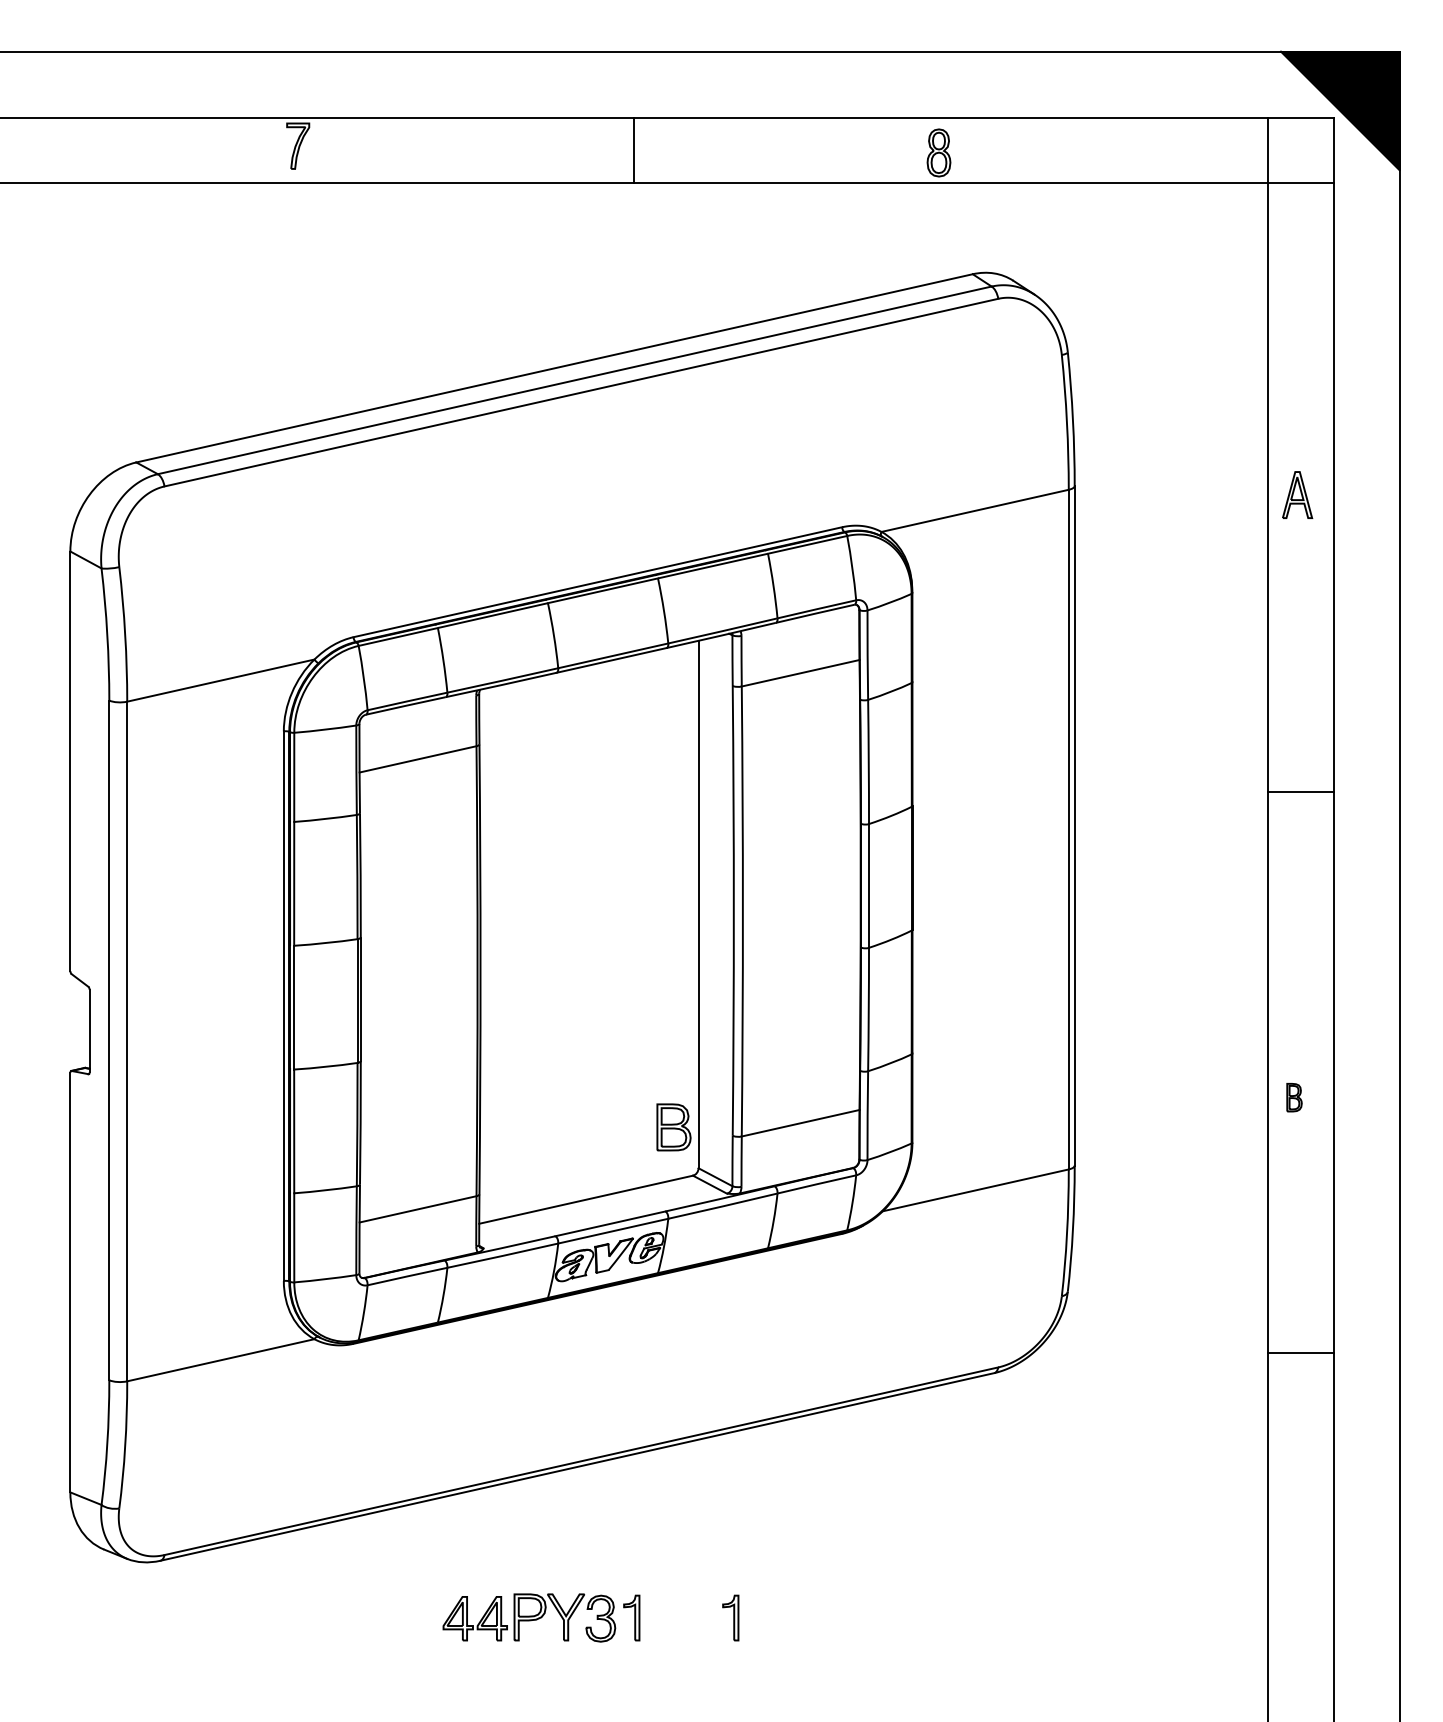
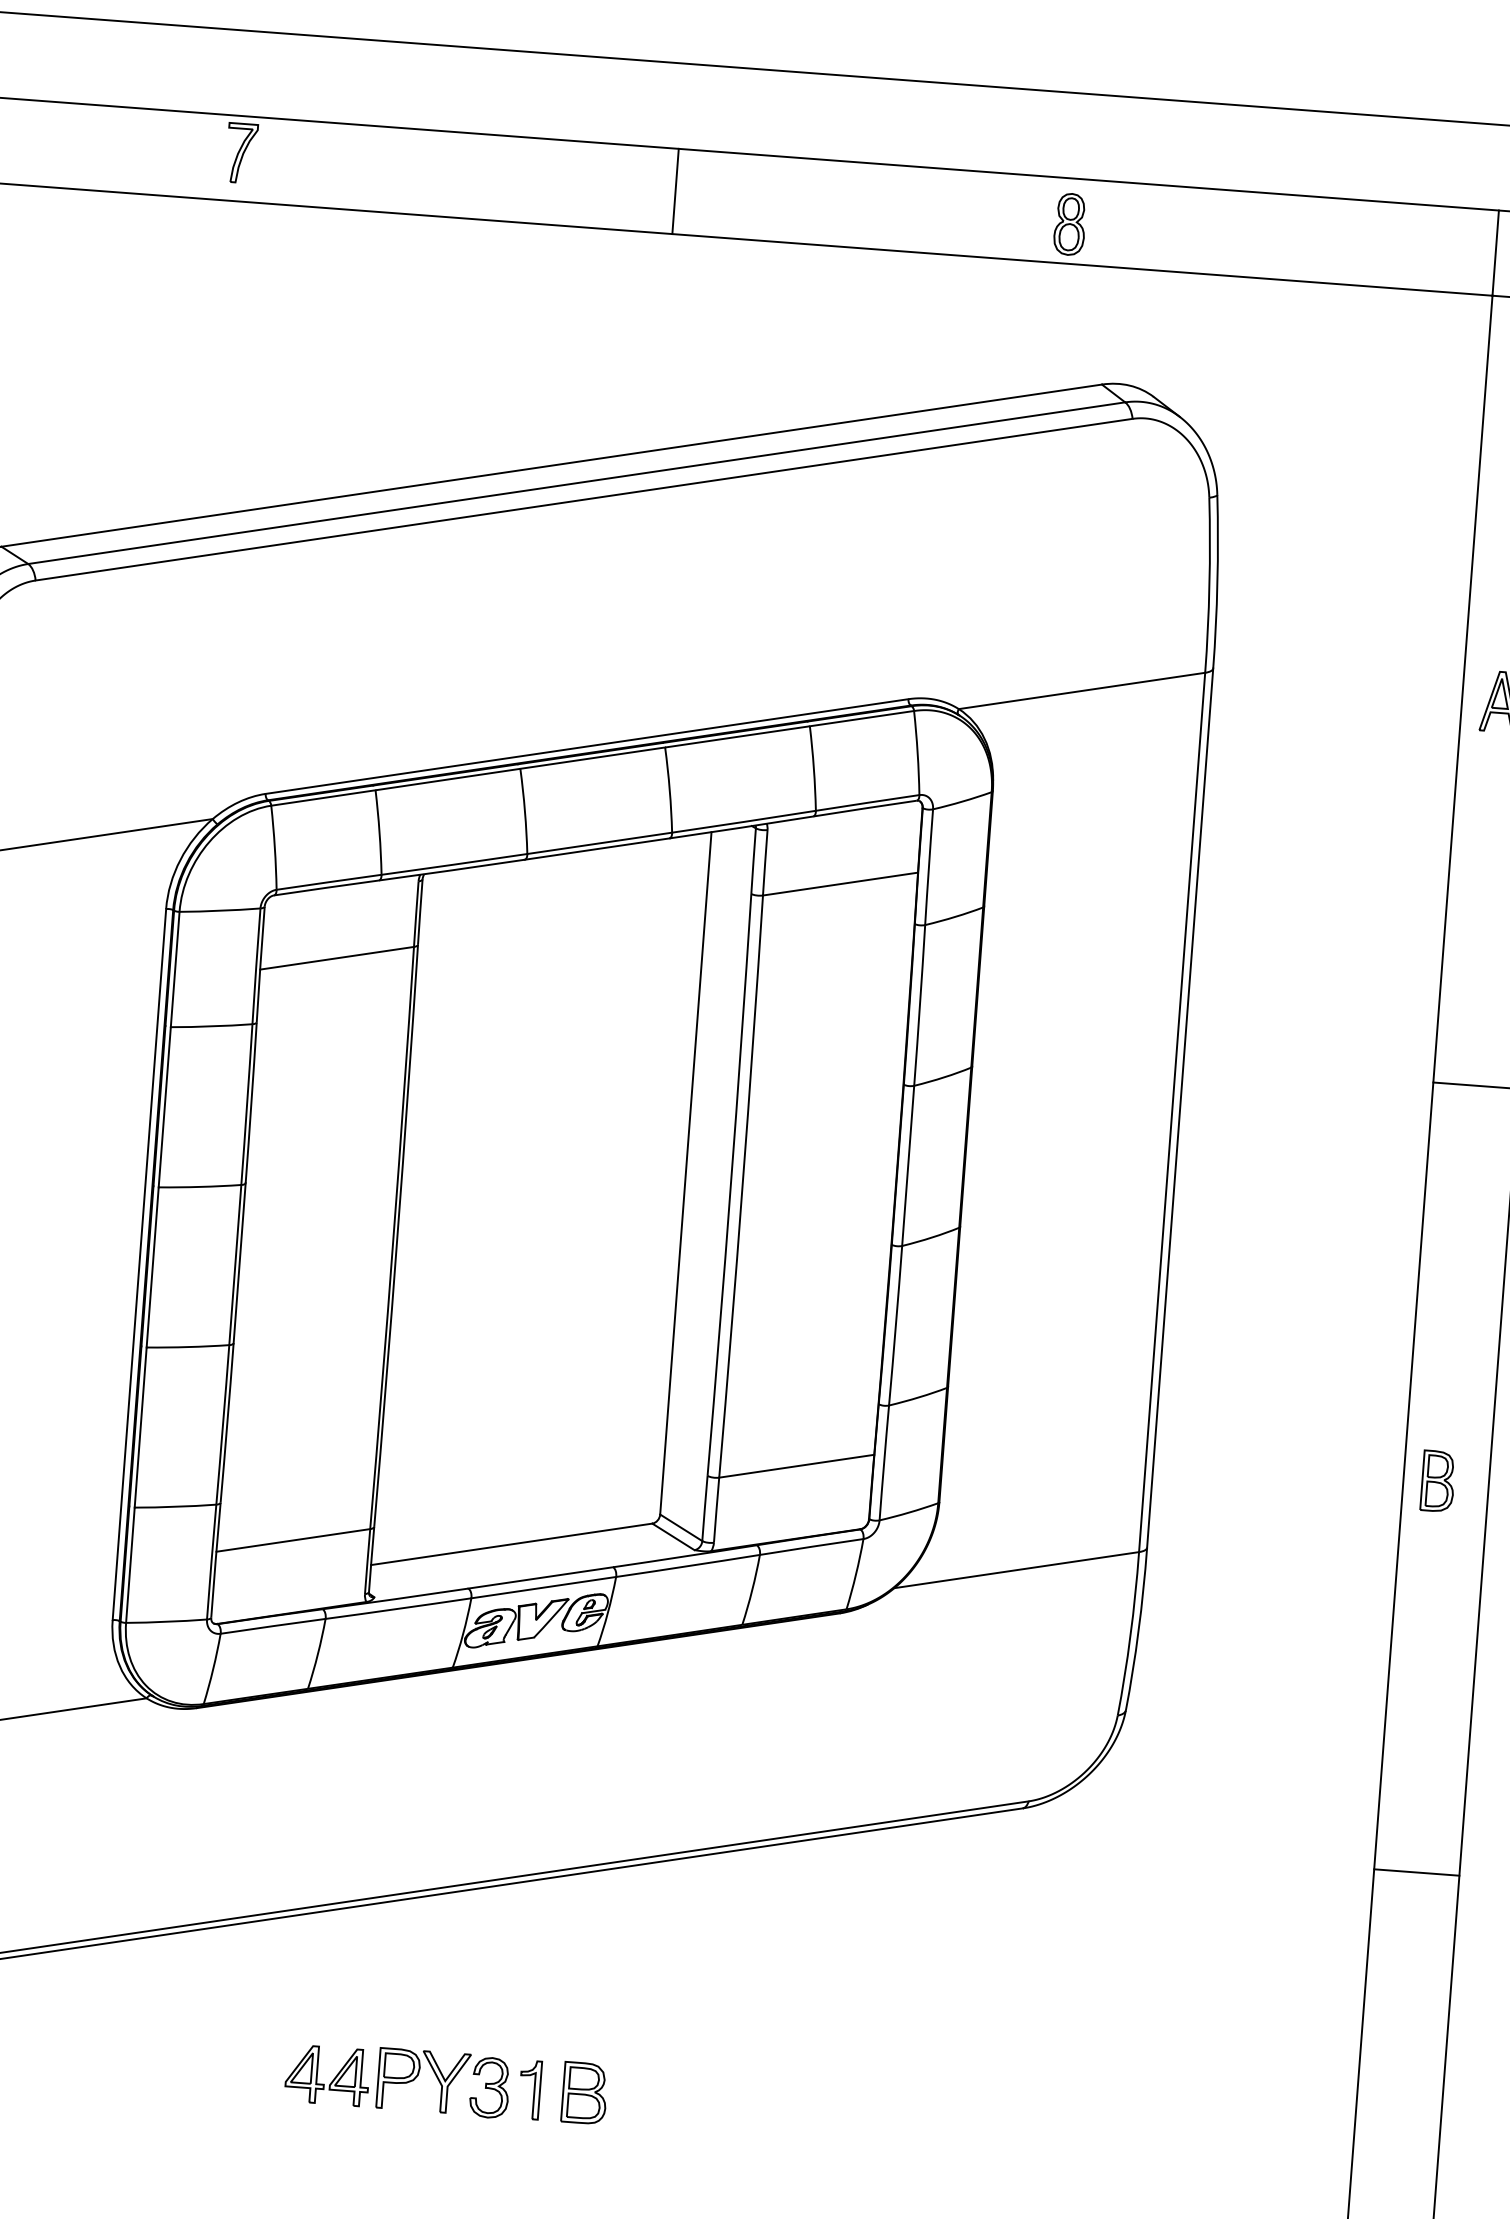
part: (1294, 1097) -> (1438, 1480), size x1.67
part: (673, 1127) -> (584, 2093), moved
line: (1300, 1352) -> (1416, 1872), moved
part: (730, 1617) -> (657, 2098), removed

